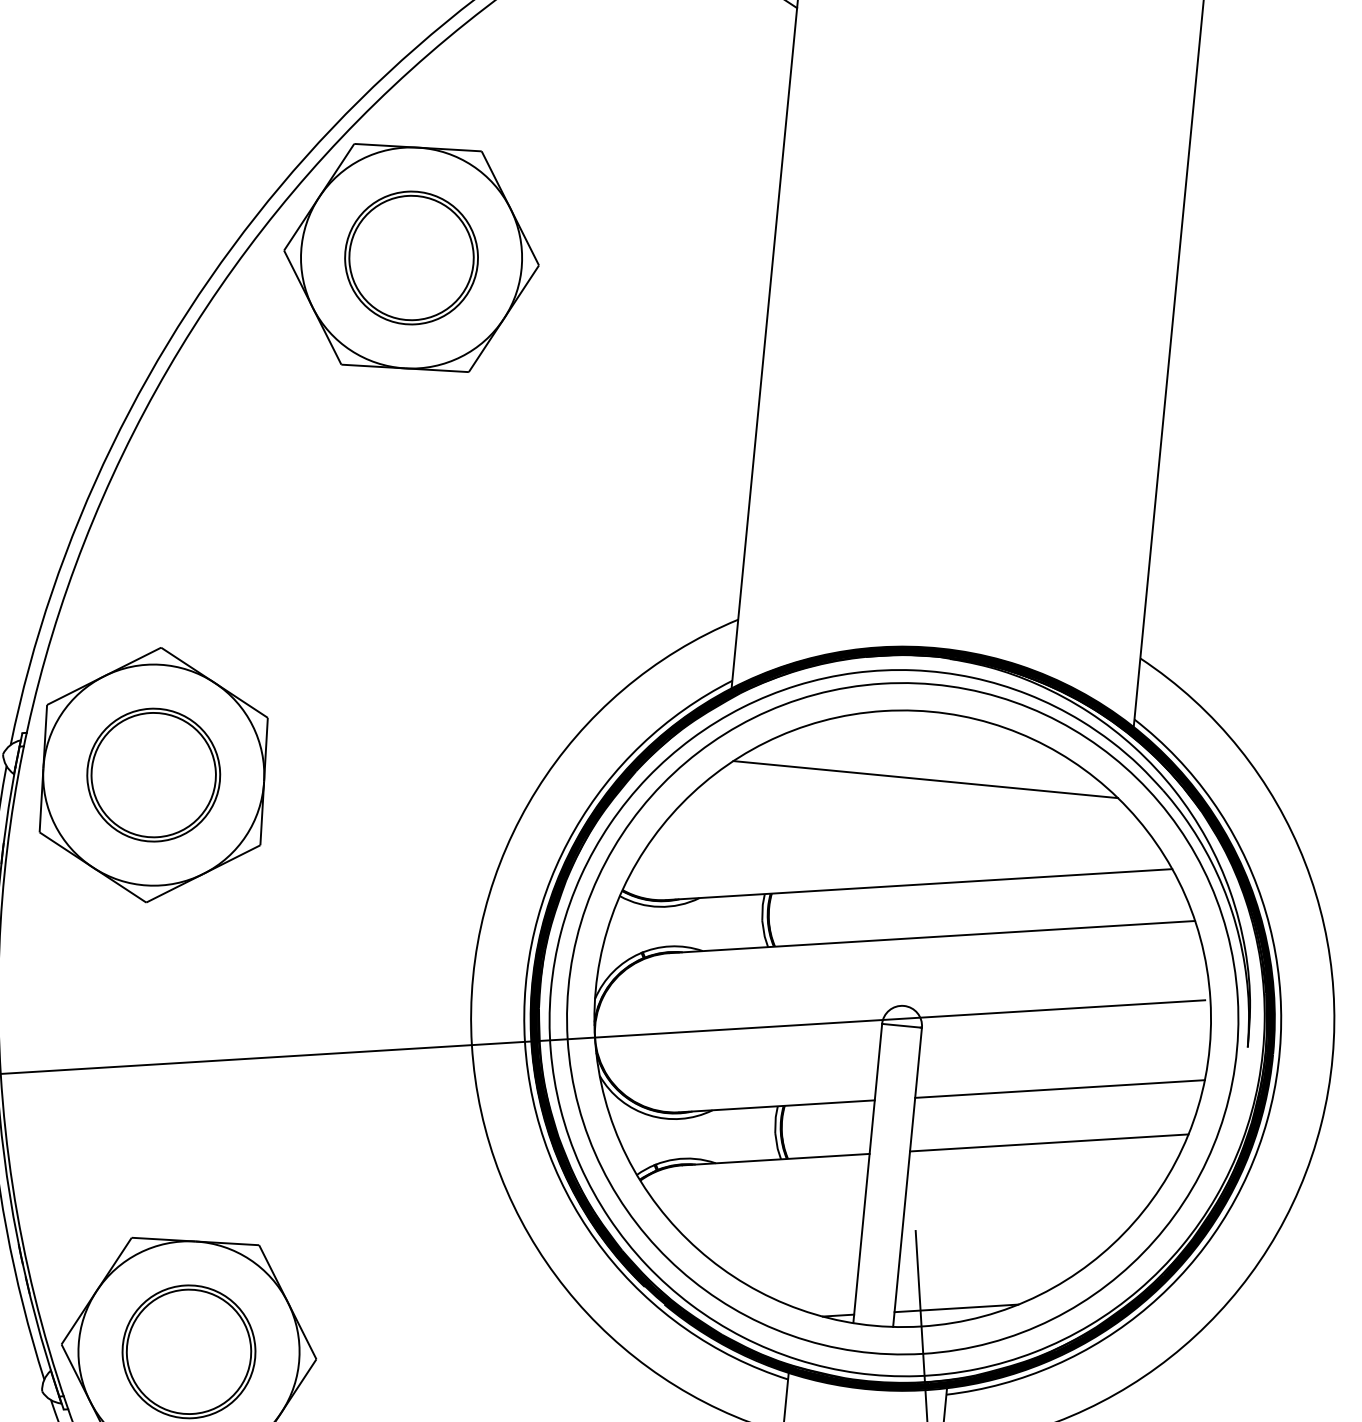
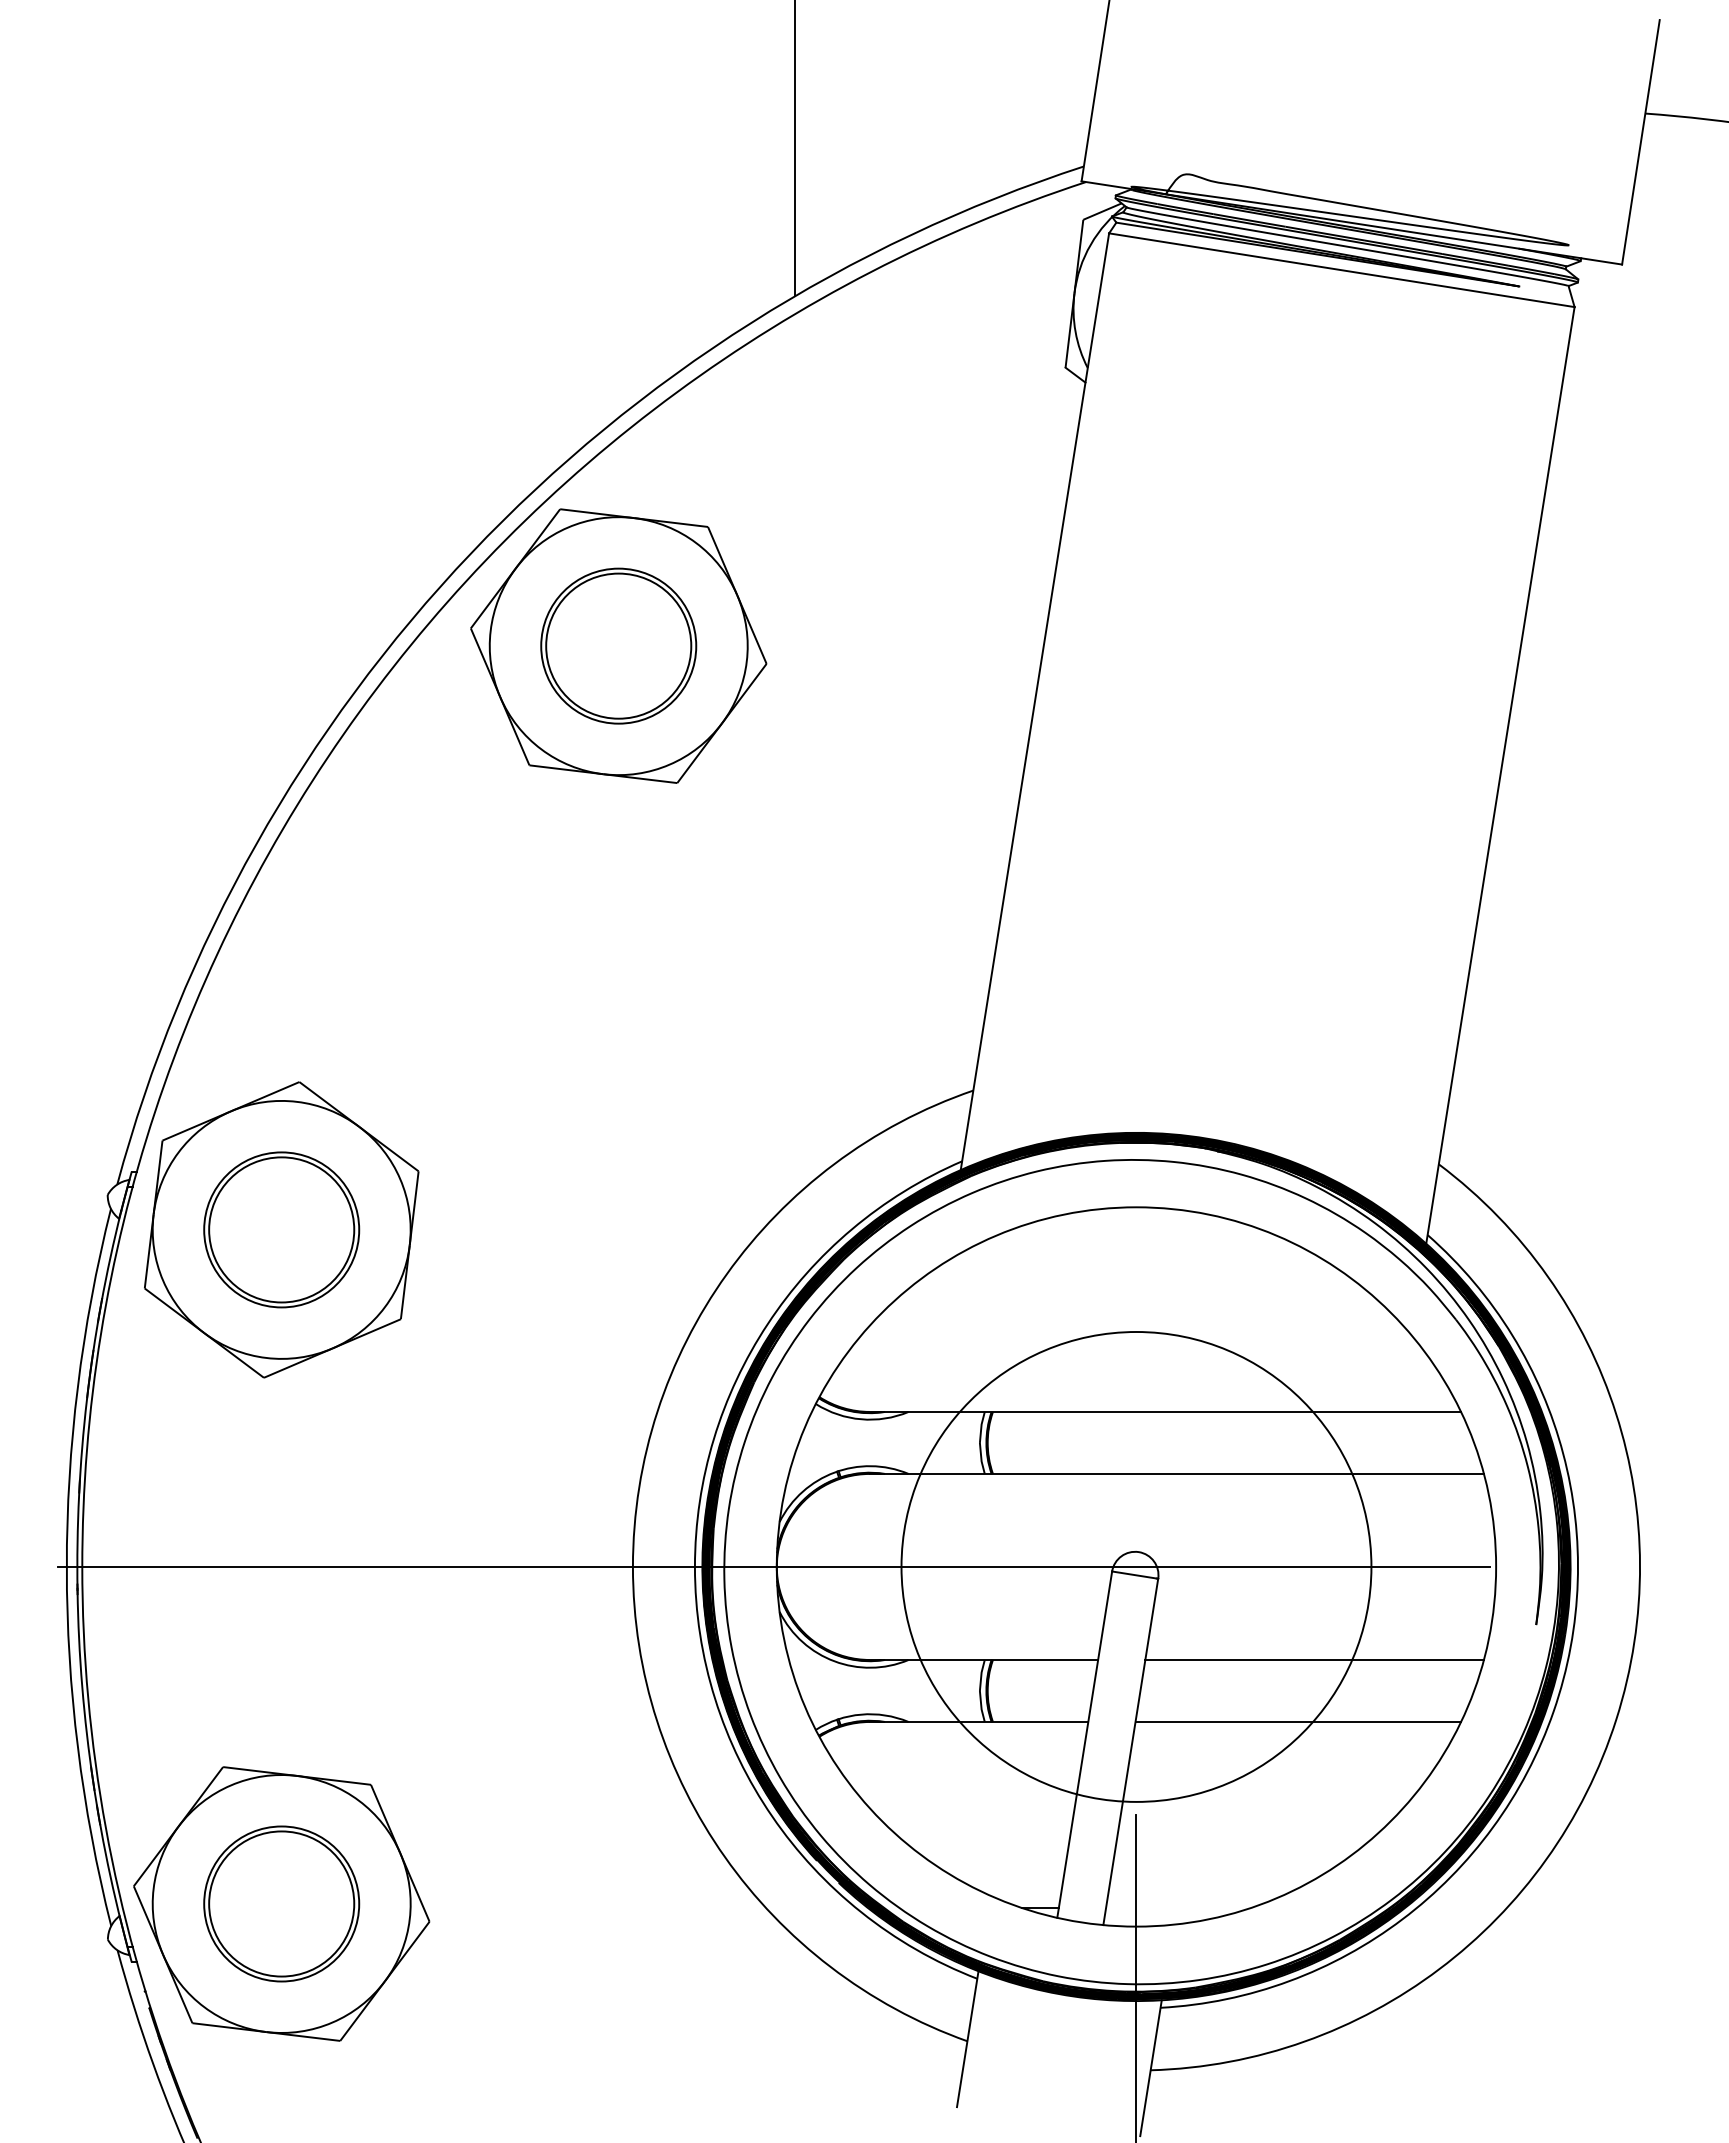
line: (925, 779) -> (1179, 1289), removed
circle: (902, 1018) -> (1136, 1566), size x0.6
line: (956, 1308) -> (1178, 1908), removed

